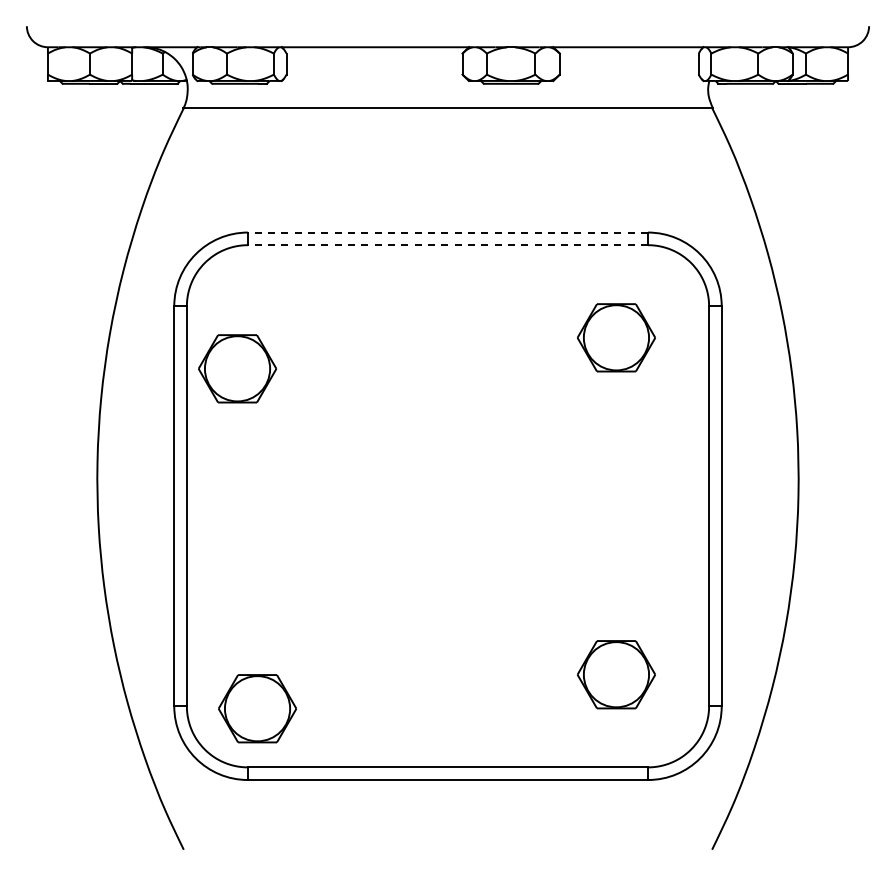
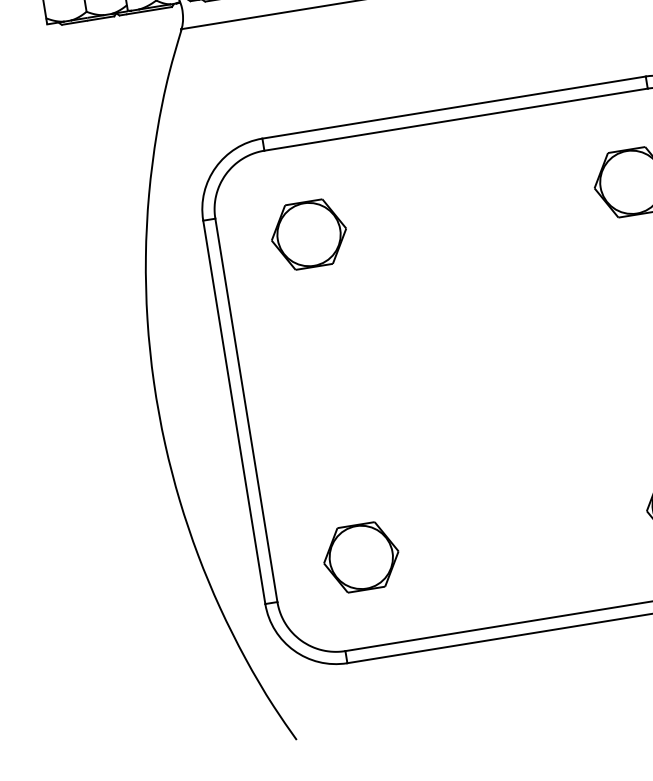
line: (447, 232) -> (453, 107), dashed -> solid
line: (447, 245) -> (455, 120), dashed -> solid
part: (237, 368) -> (308, 234), moved
part: (257, 708) -> (361, 557), moved

